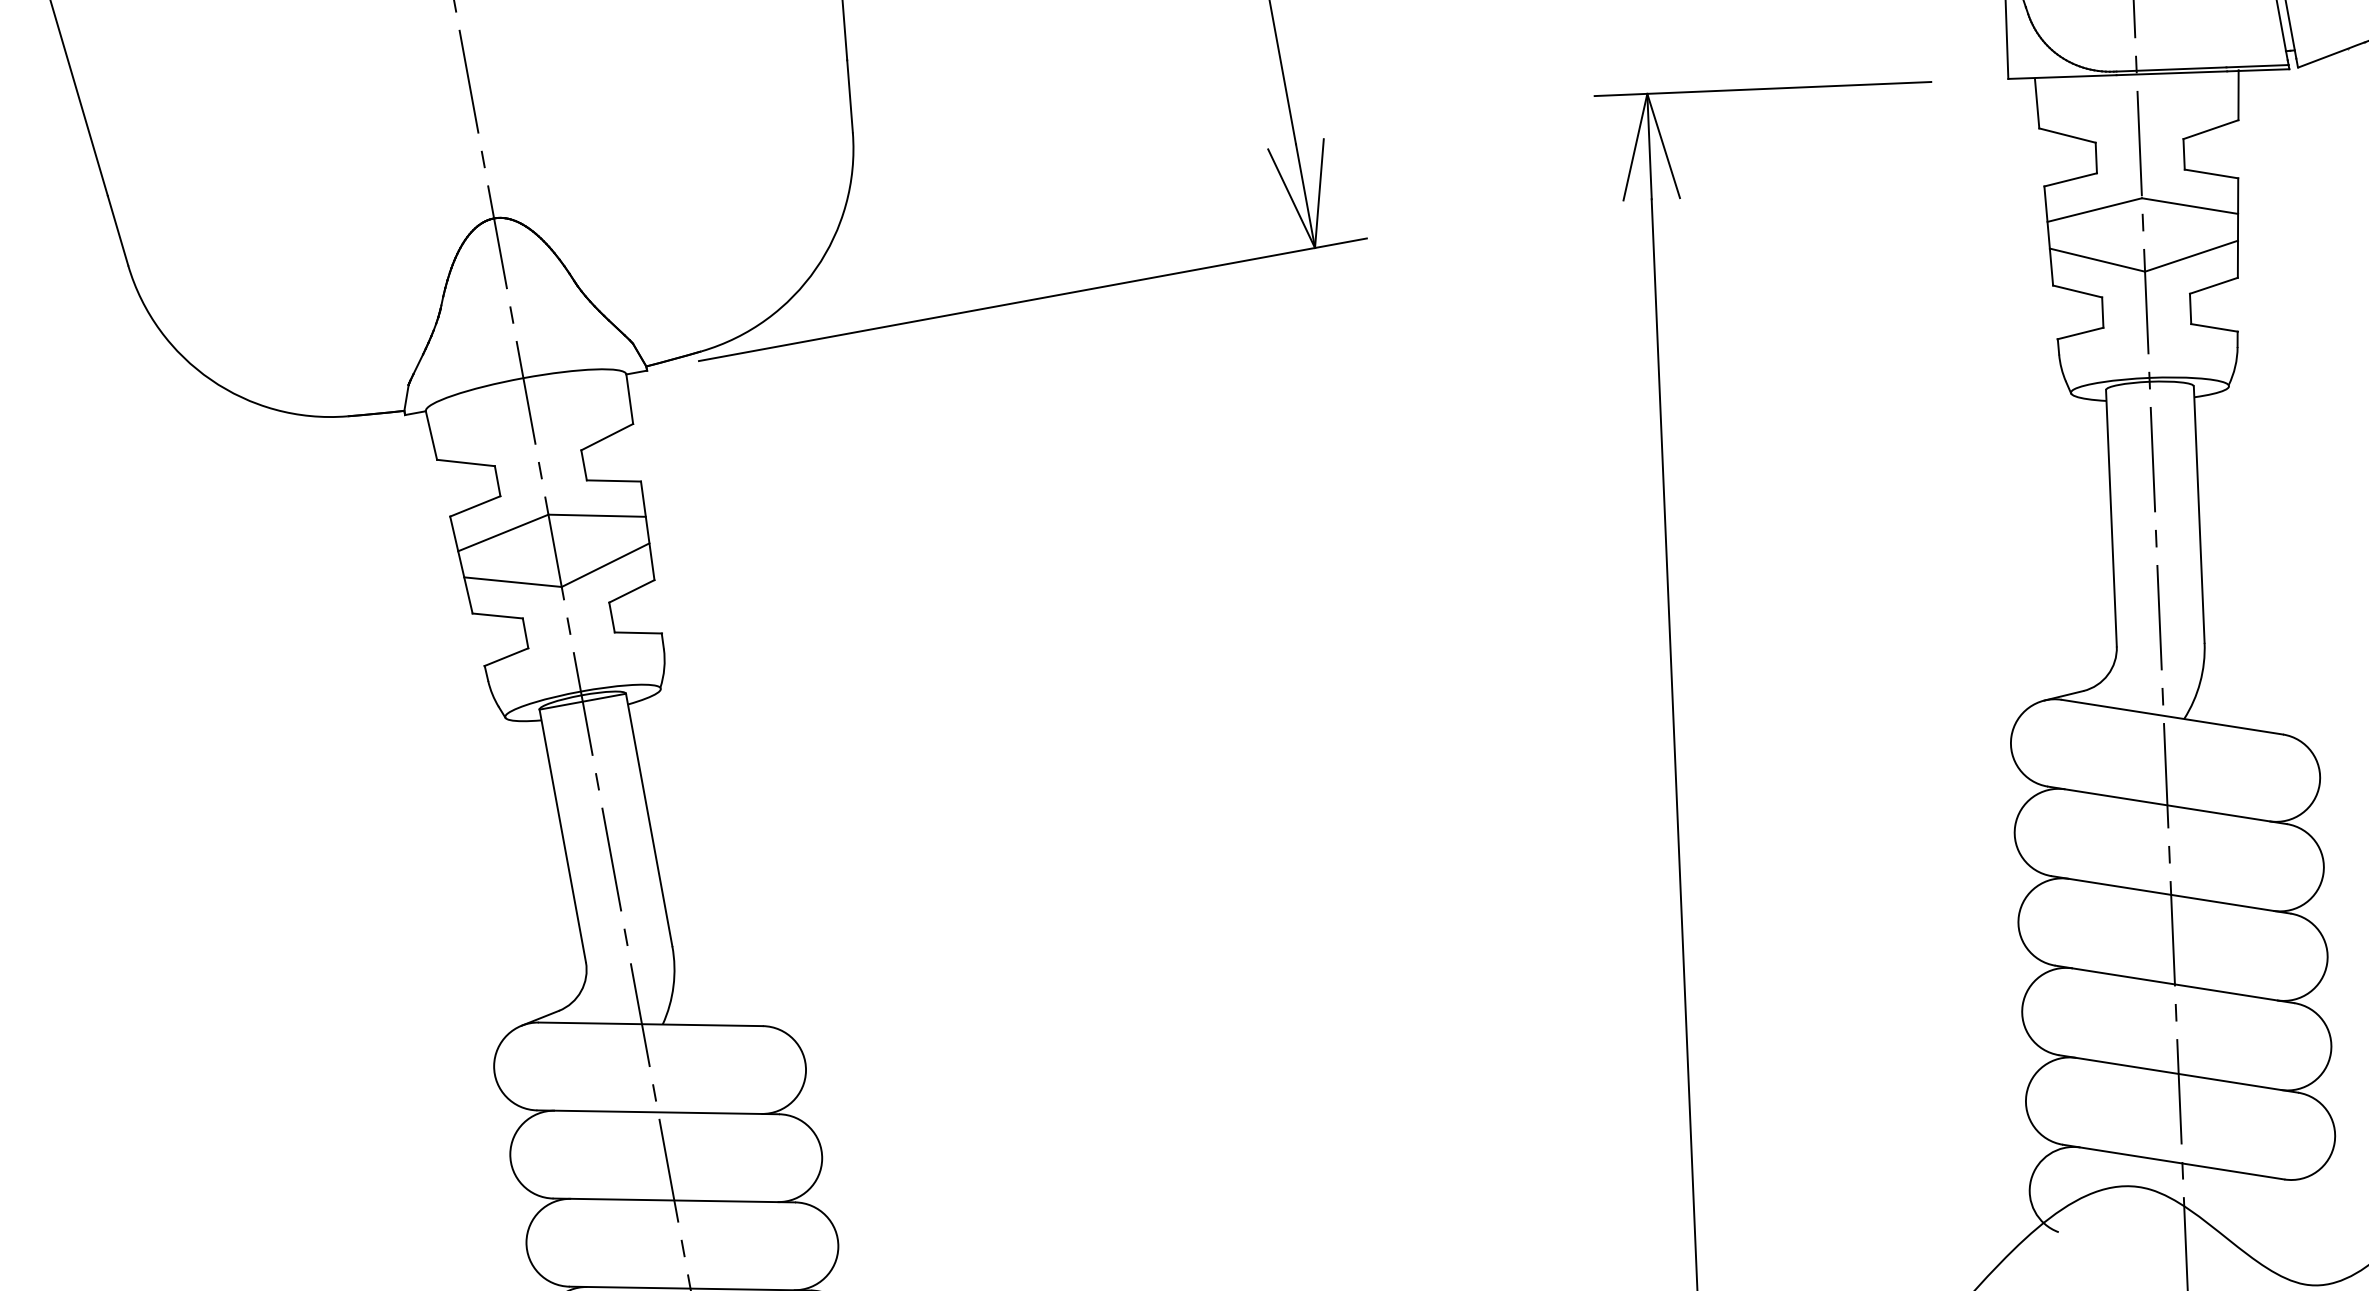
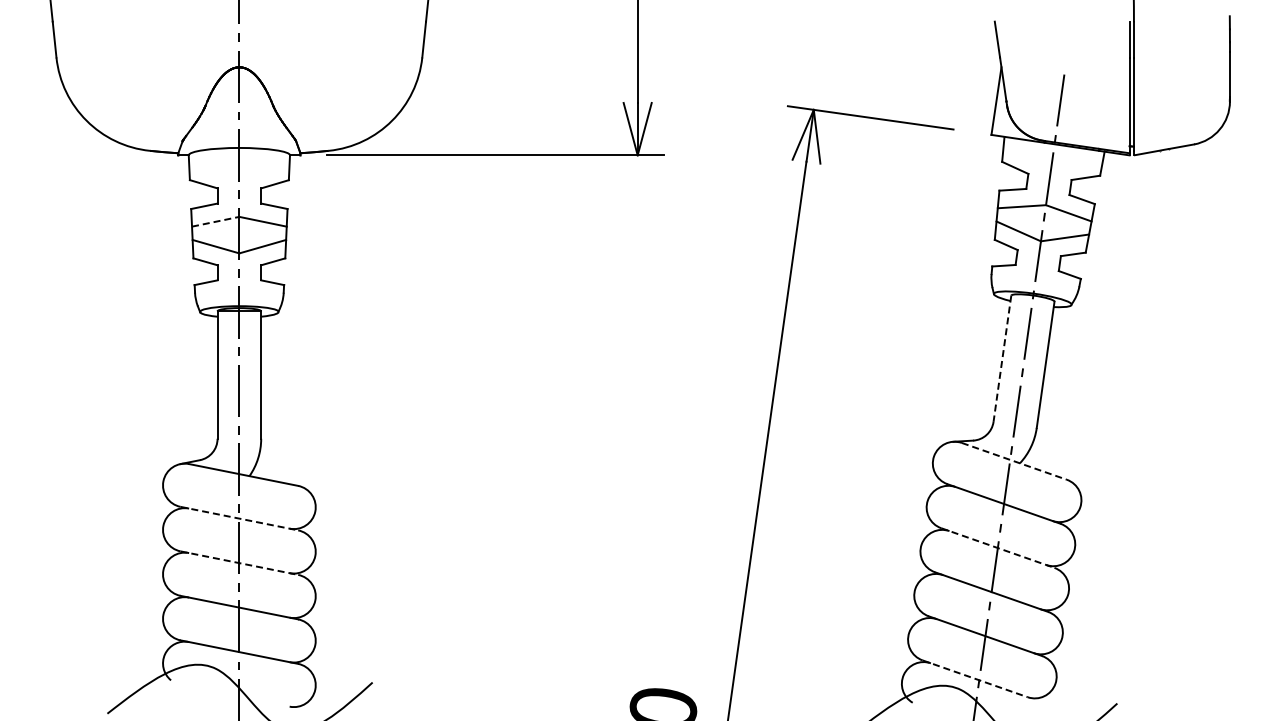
line: (2111, 517) -> (1002, 358), solid -> dashed
line: (504, 532) -> (216, 221), solid -> dashed
line: (2172, 717) -> (1014, 461), solid -> dashed
line: (2170, 895) -> (997, 548), solid -> dashed
line: (658, 1112) -> (239, 518), solid -> dashed
line: (2174, 1161) -> (975, 678), solid -> dashed
line: (674, 1201) -> (239, 563), solid -> dashed

